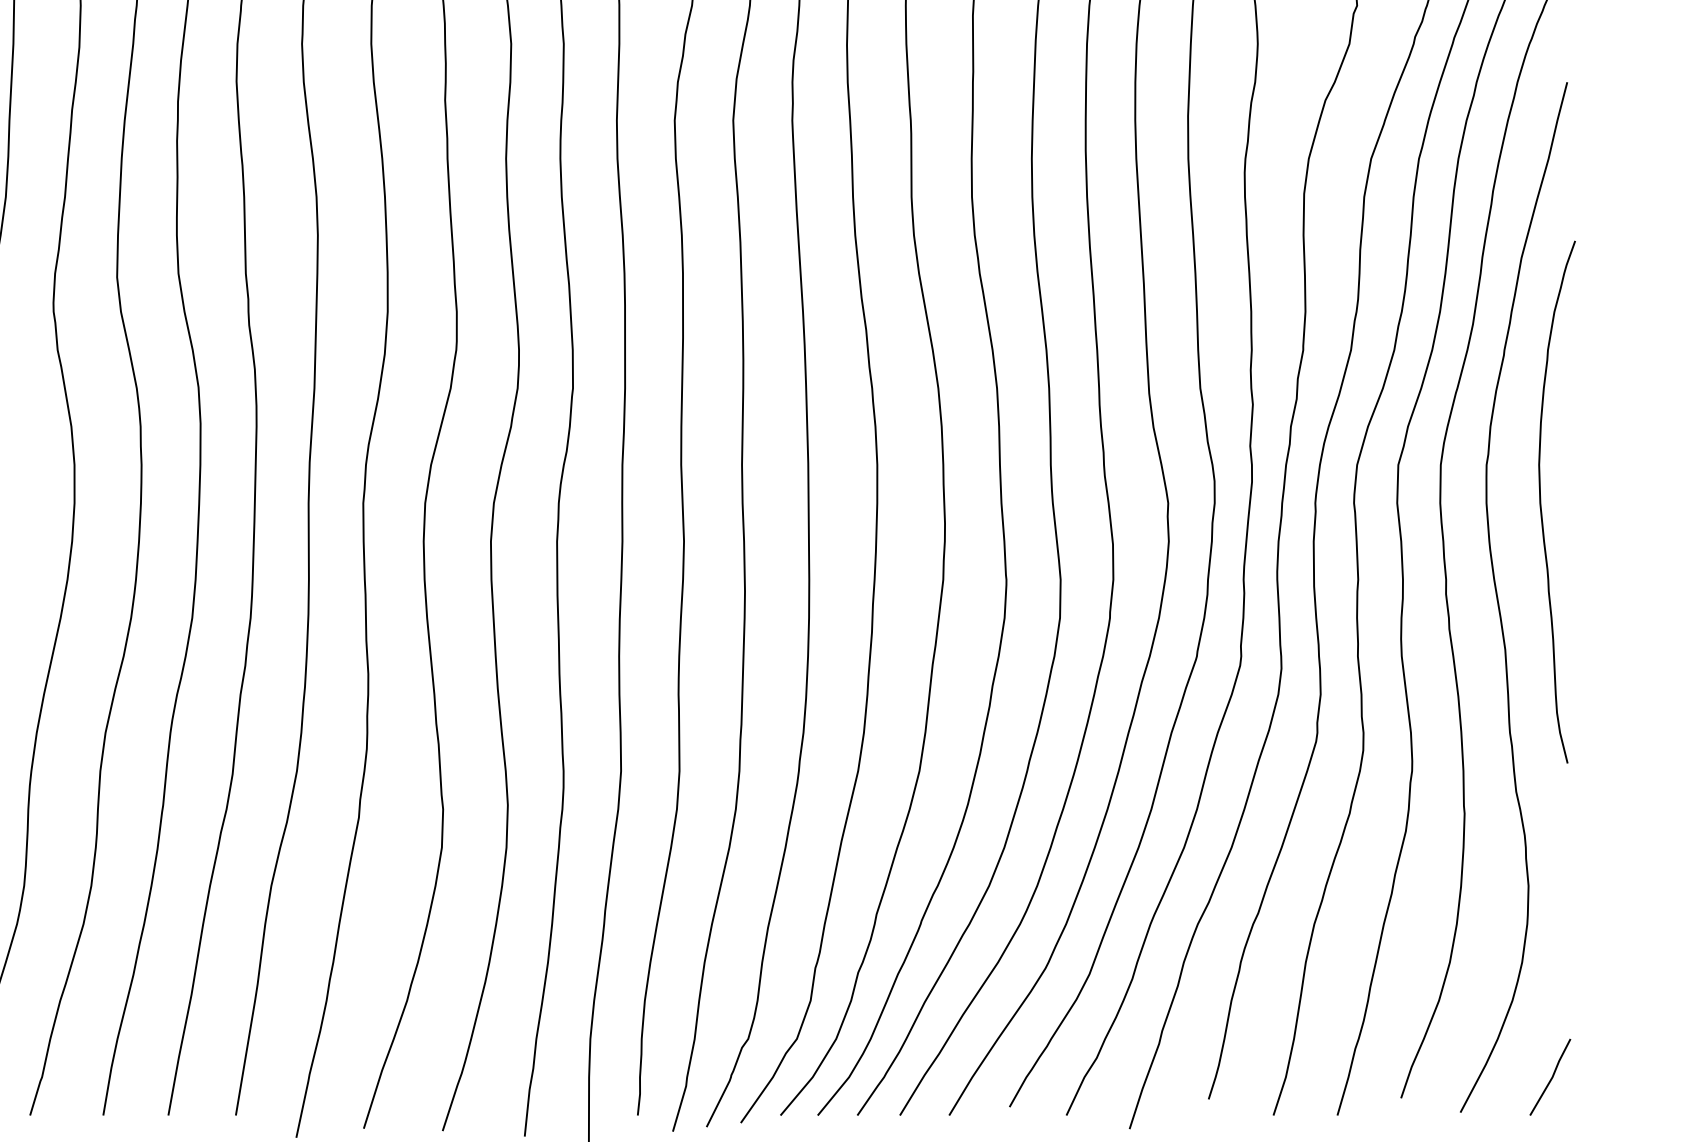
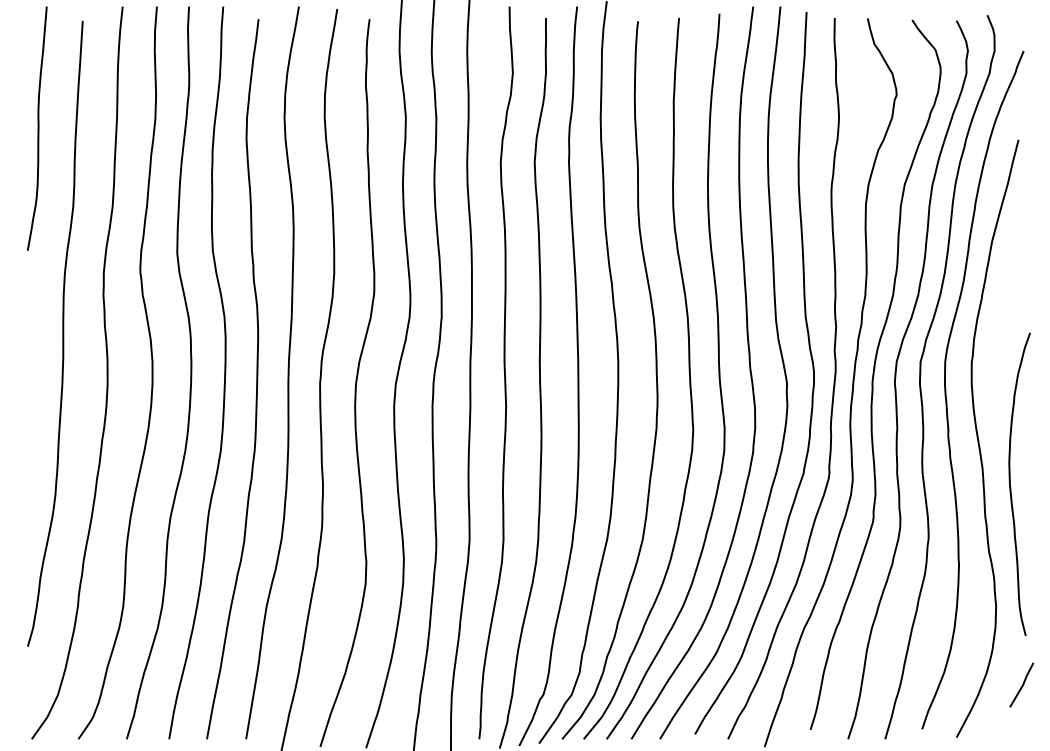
curve: (1542, 507) -> (1011, 487), moved
line: (1551, 1076) -> (1022, 684), moved

